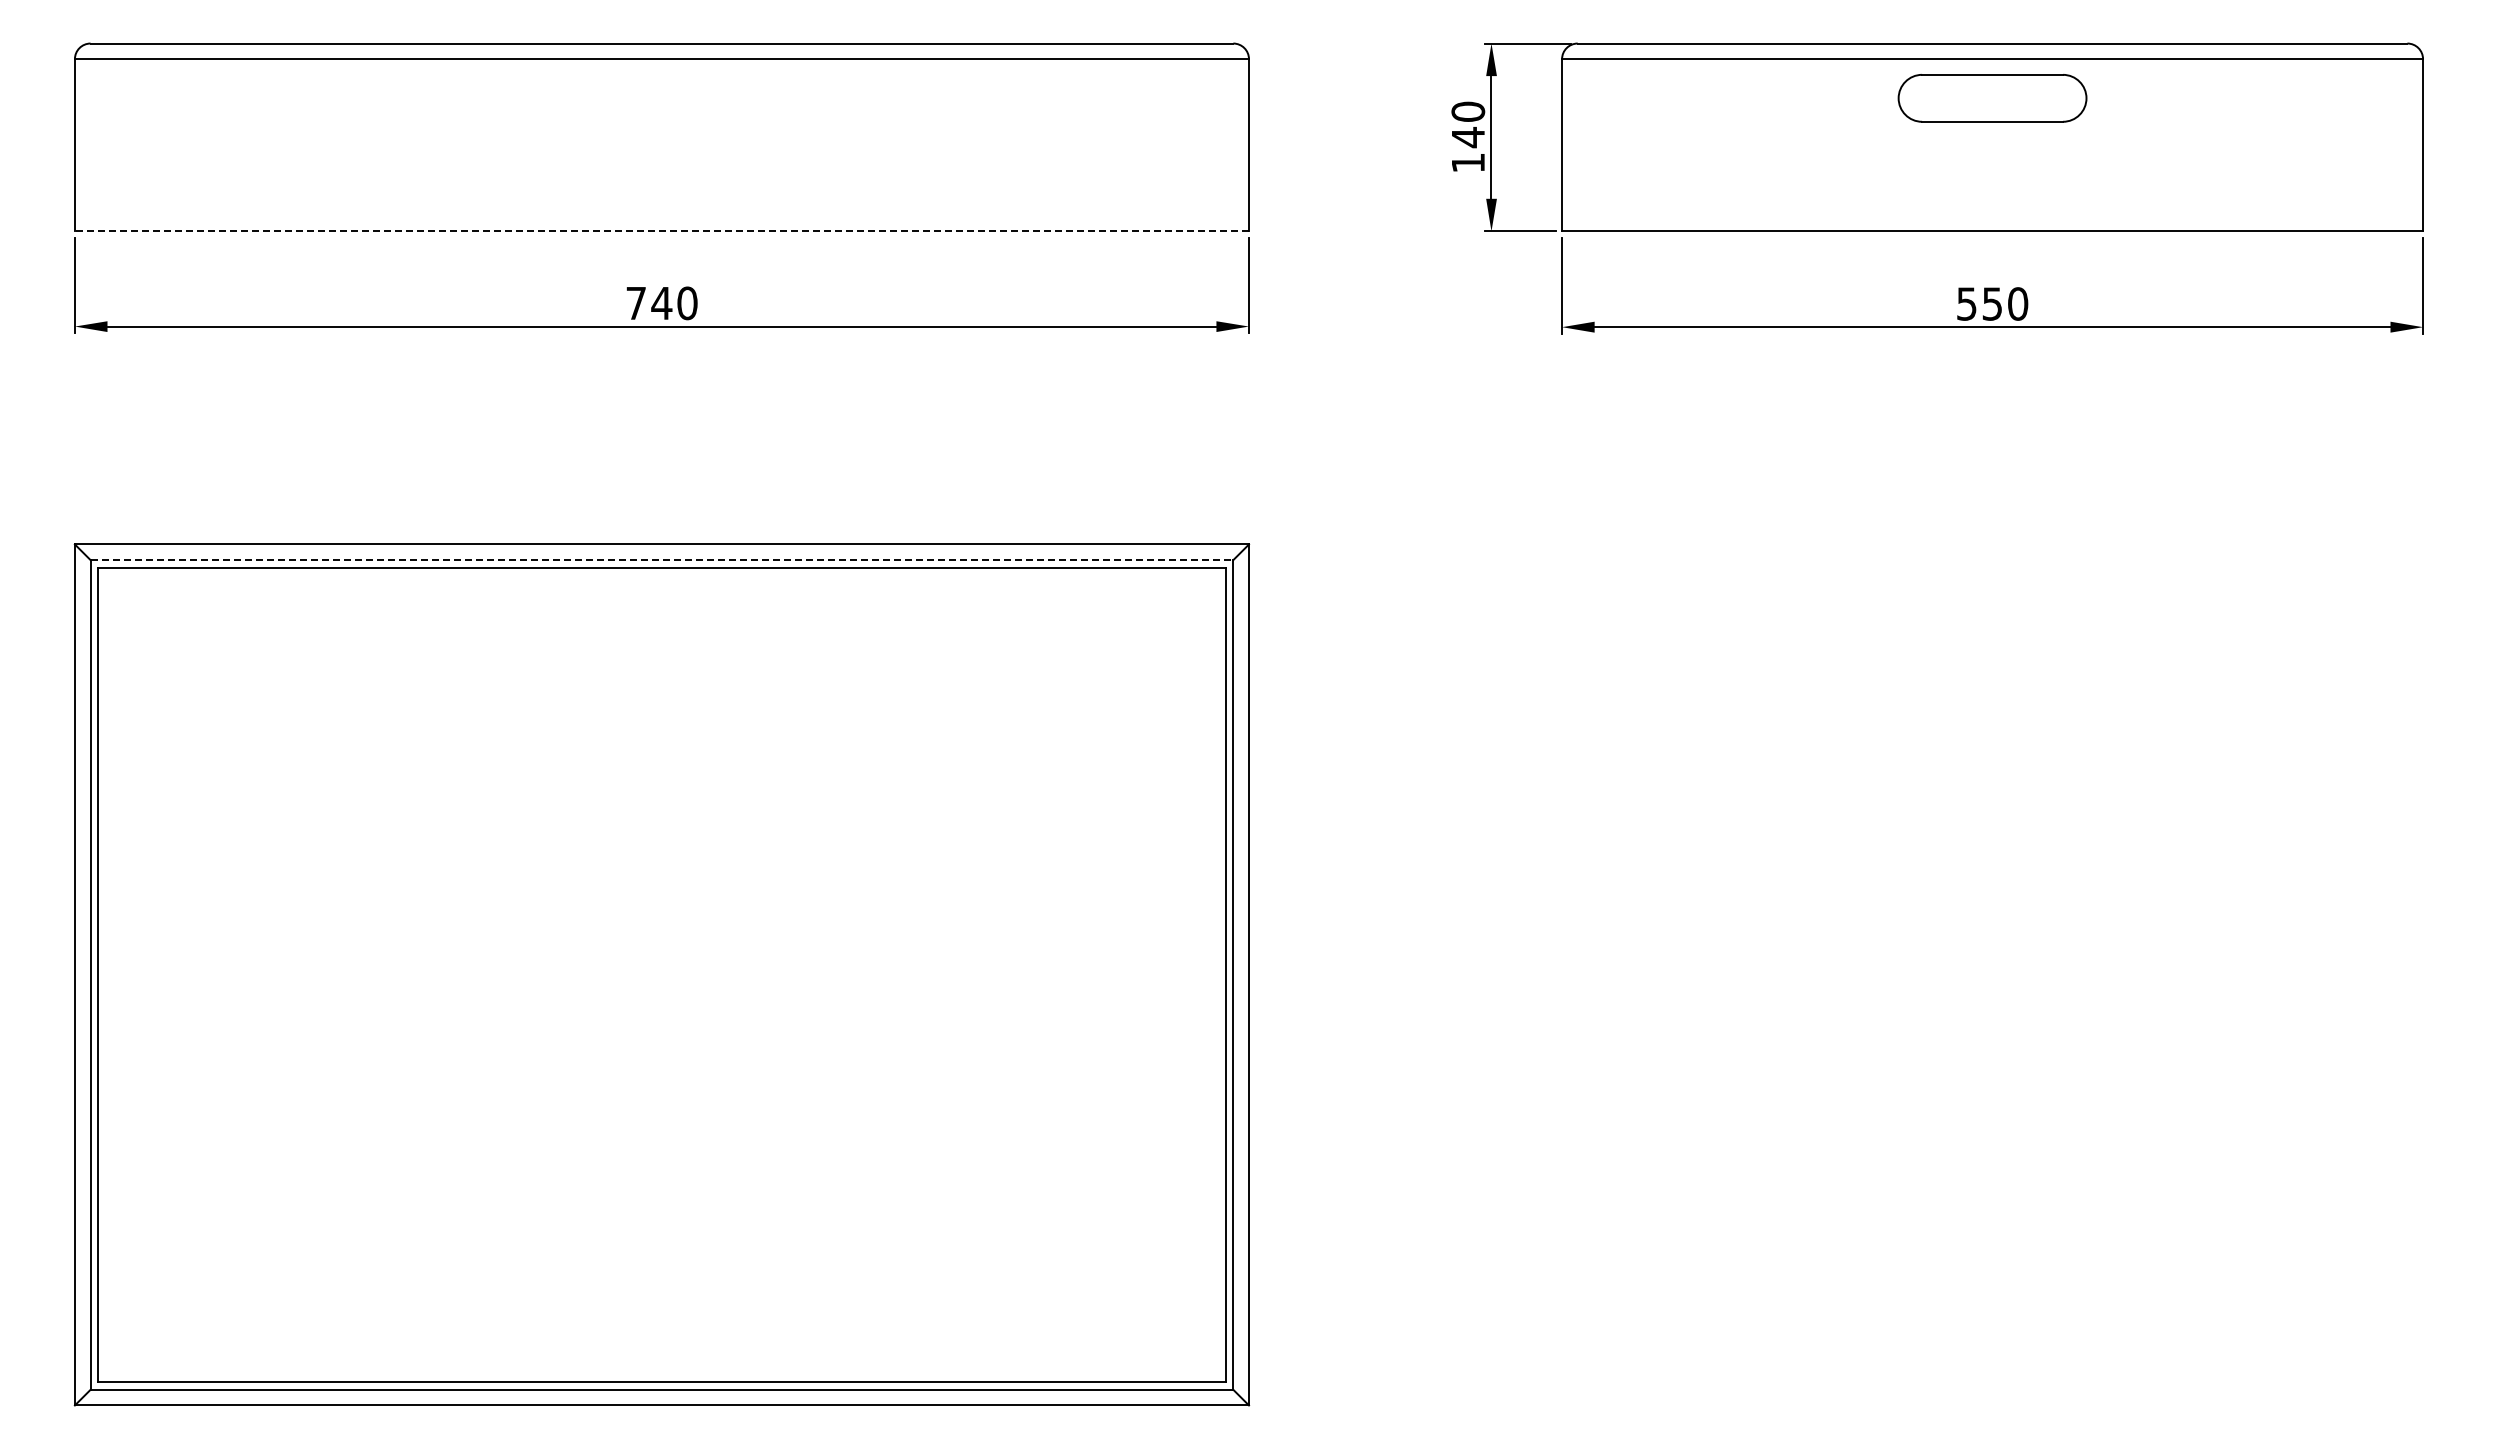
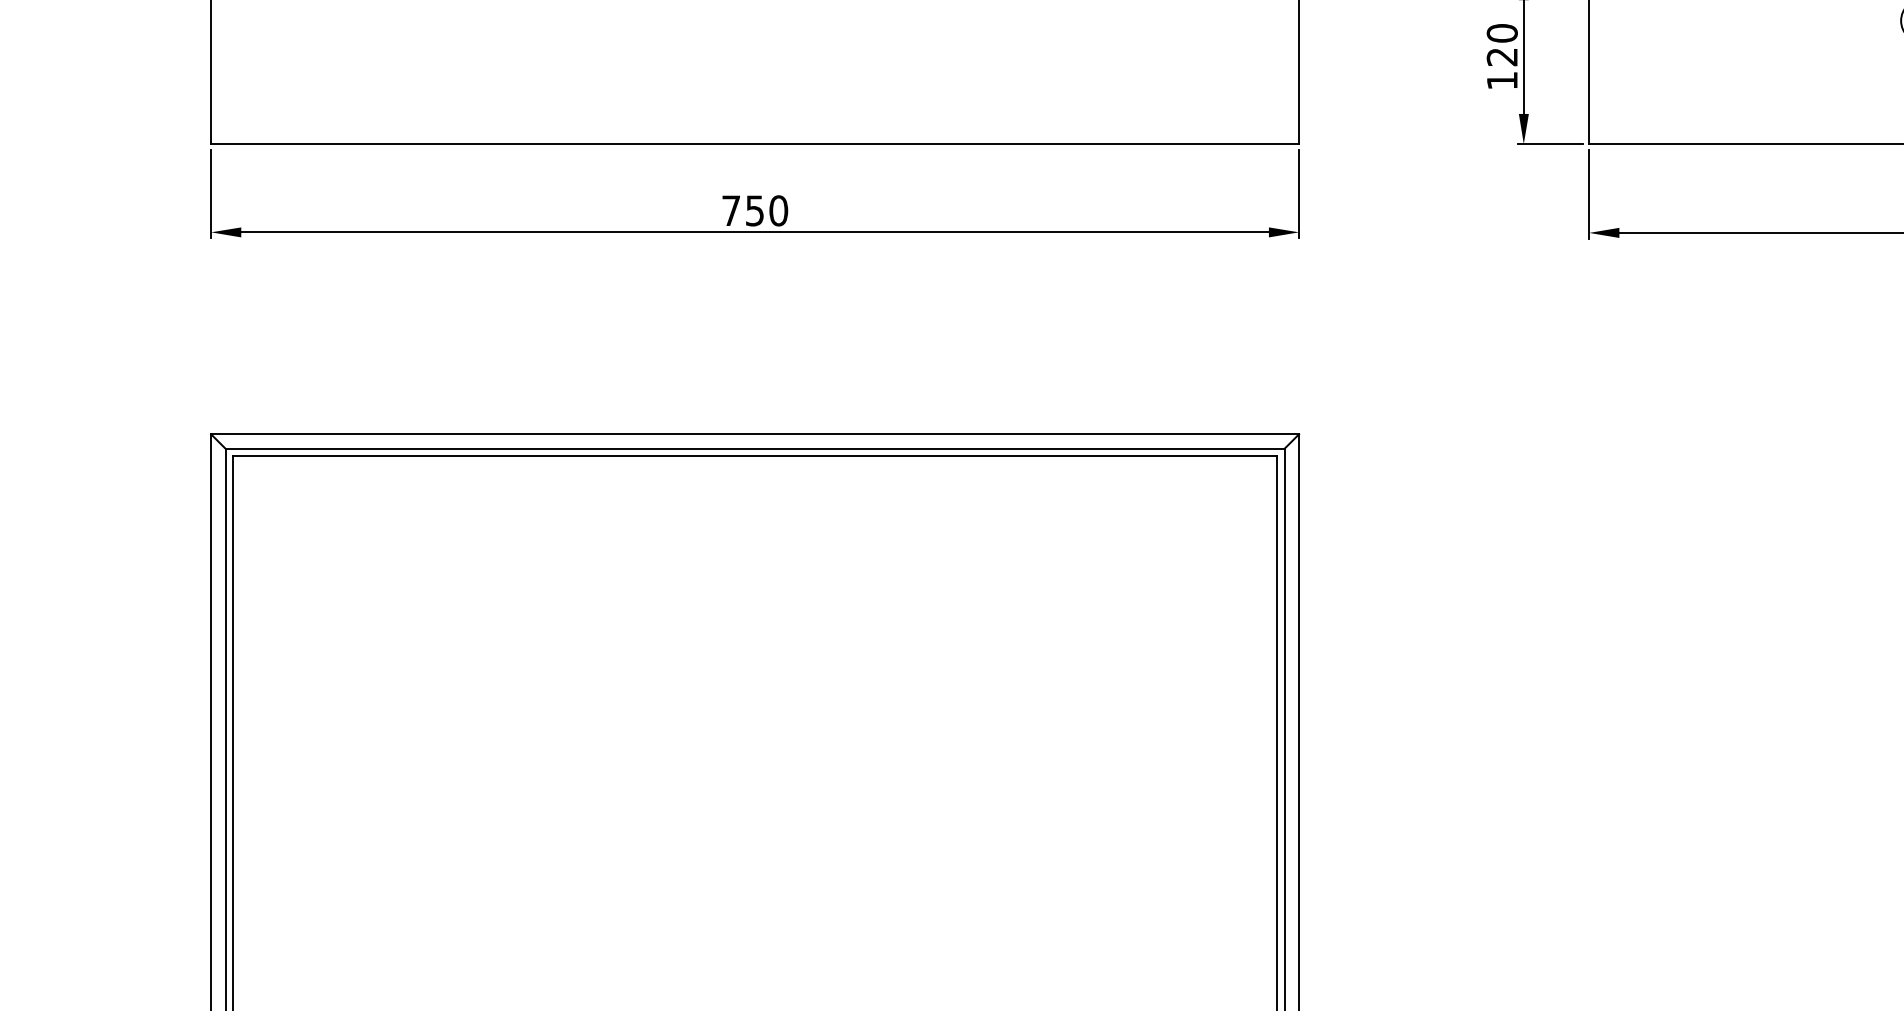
text: (1467, 137) -> (1501, 57), 140 -> 120
line: (661, 231) -> (754, 144), dashed -> solid
text: (661, 303) -> (754, 210), 740 -> 750
line: (662, 560) -> (755, 449), dashed -> solid

